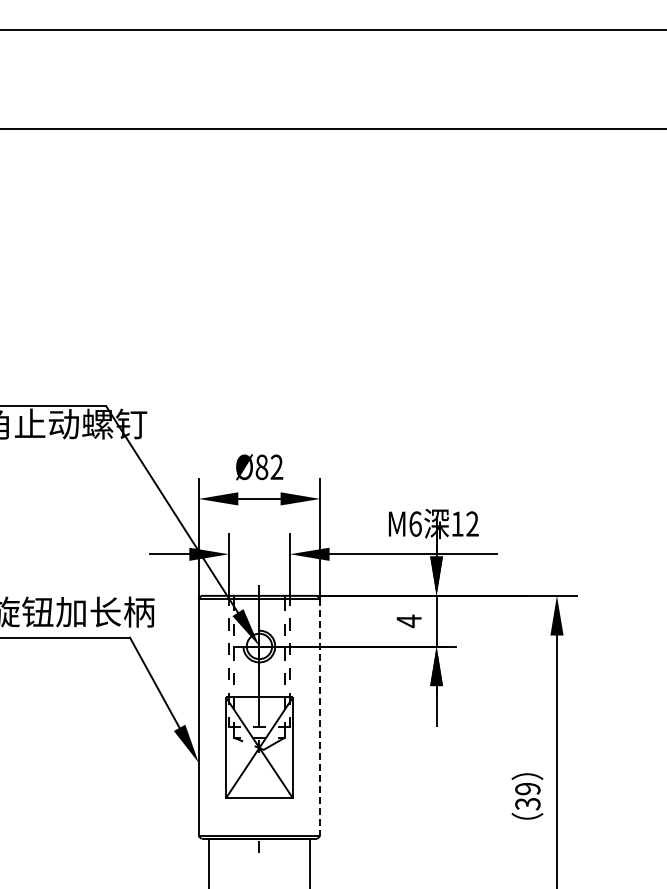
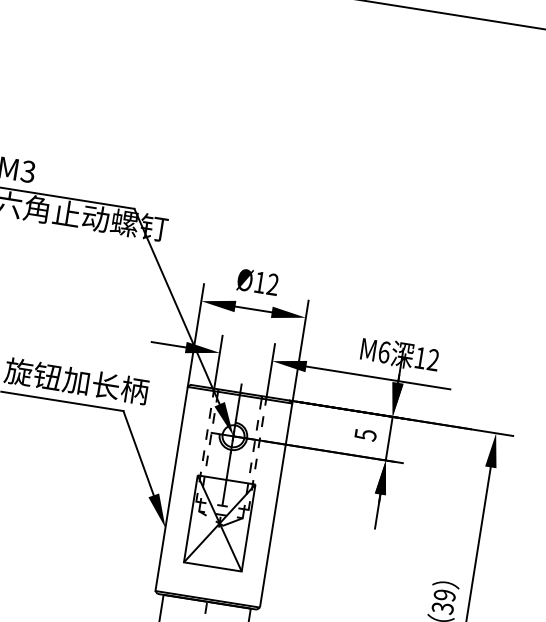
text: (261, 467) -> (259, 282), Ø82 -> Ø12
text: (408, 621) -> (365, 435), 4 -> 5
line: (320, 717) -> (276, 505), dashed -> solid

